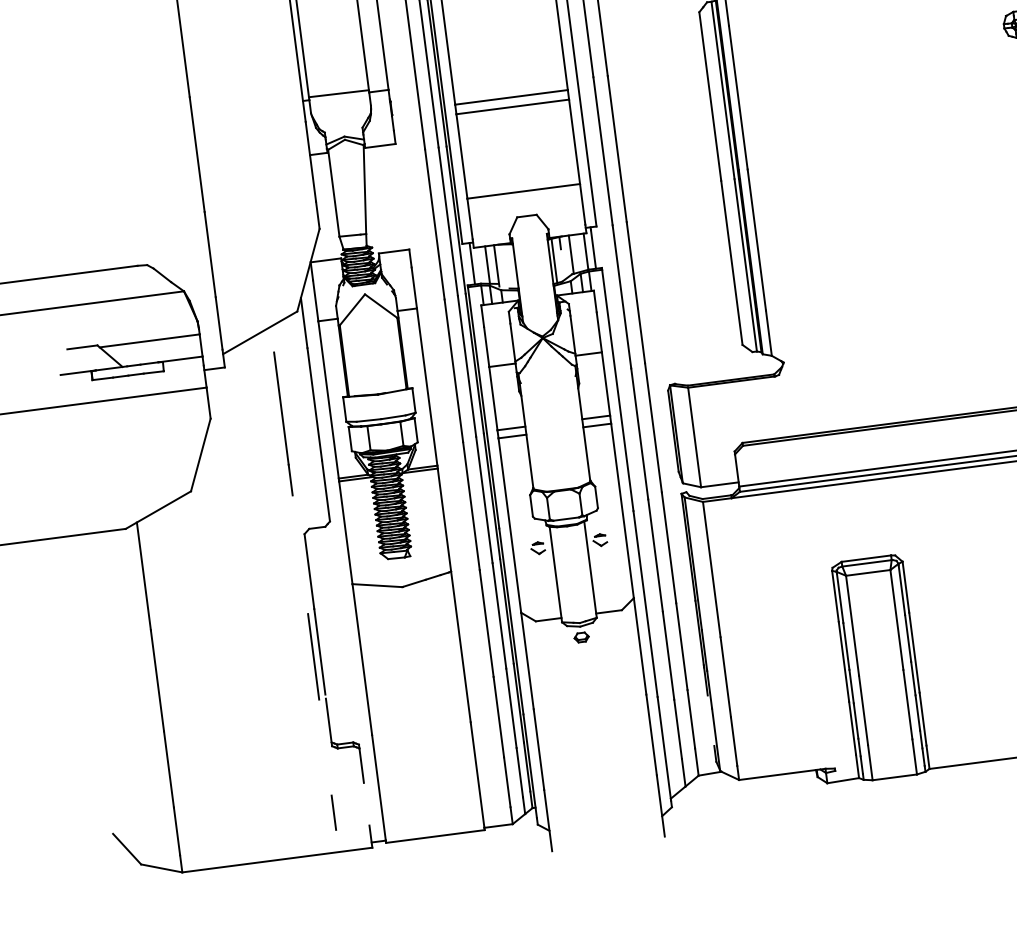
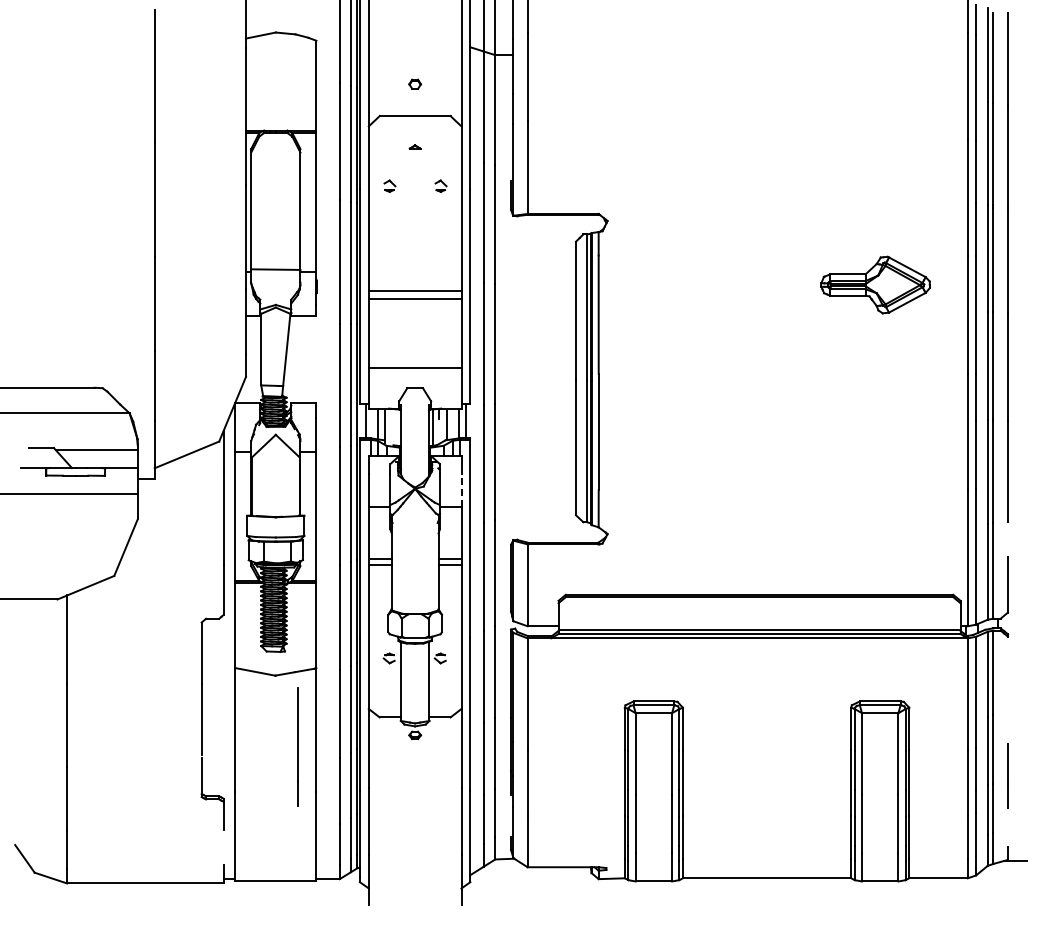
line: (599, 331) -> (461, 489), solid -> dashed
line: (282, 423) -> (297, 746), moved
line: (314, 656) -> (196, 722), removed
line: (333, 812) -> (195, 850), removed

